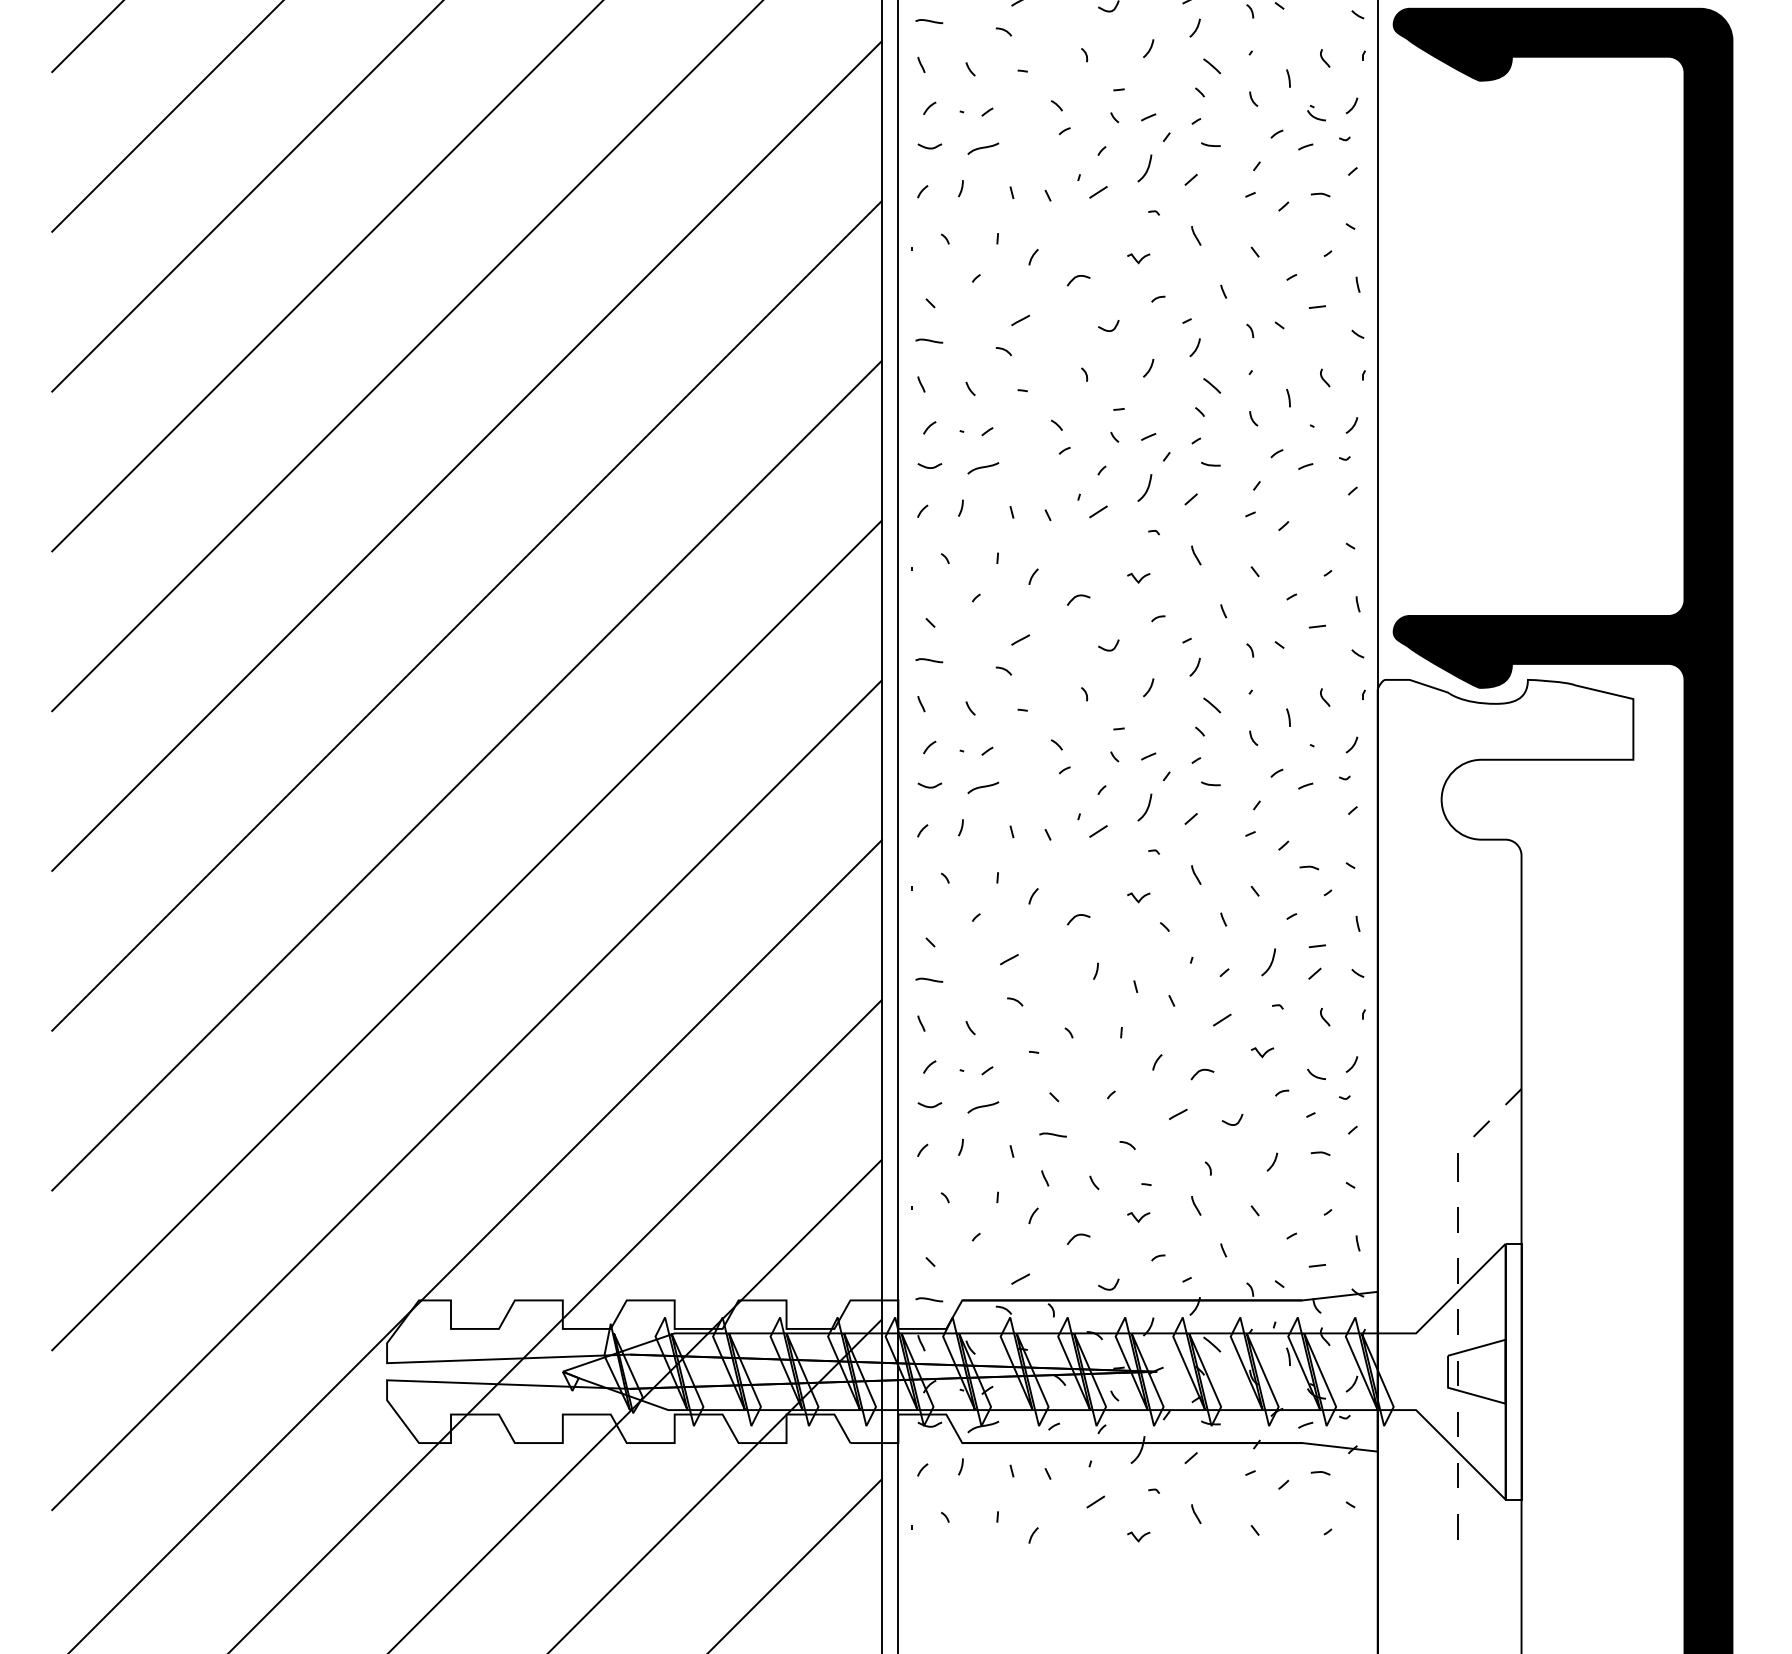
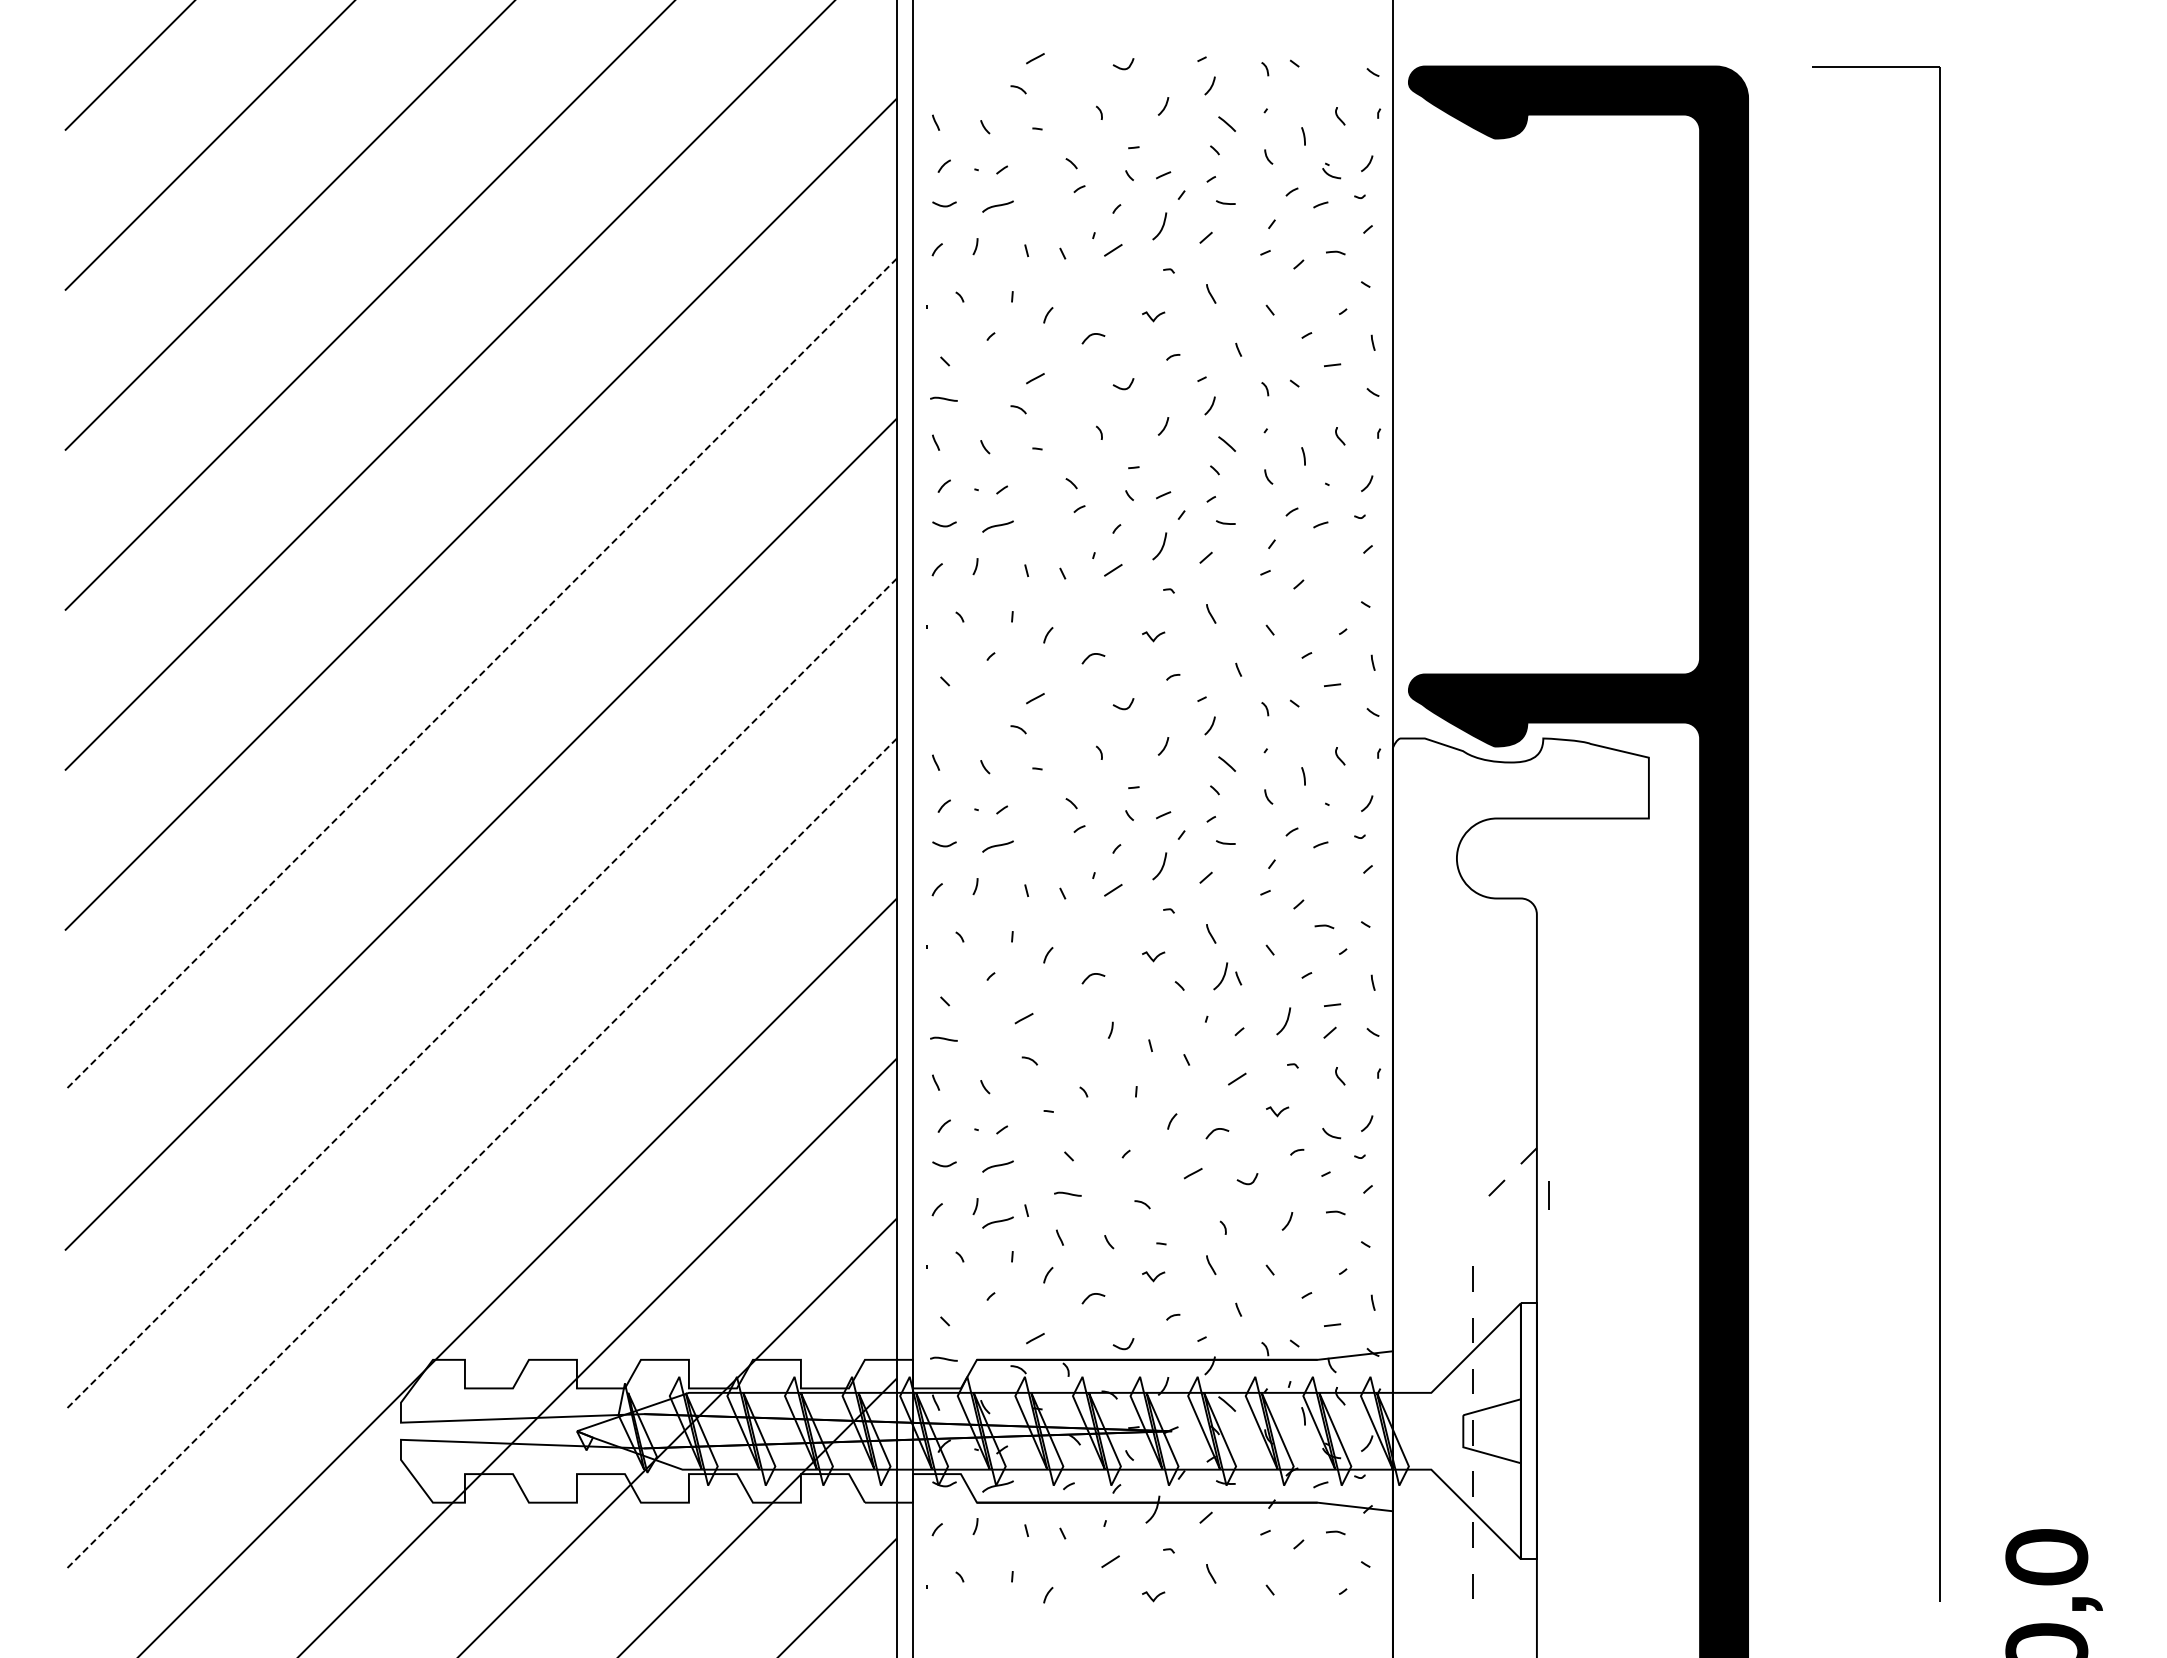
curve: (928, 20) -> (943, 78), removed
line: (466, 615) -> (480, 674), solid -> dashed
curve: (928, 659) -> (943, 718), removed
curve: (1207, 918) -> (1222, 977), added
line: (466, 935) -> (480, 994), solid -> dashed
line: (466, 1095) -> (480, 1154), solid -> dashed
curve: (982, 1163) -> (997, 1222), added
line: (1457, 1167) -> (1548, 1195), moved

